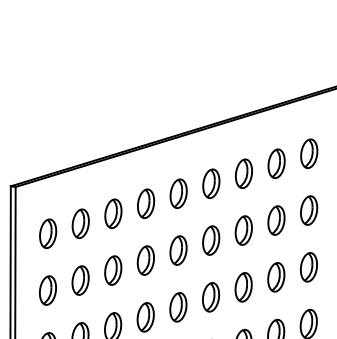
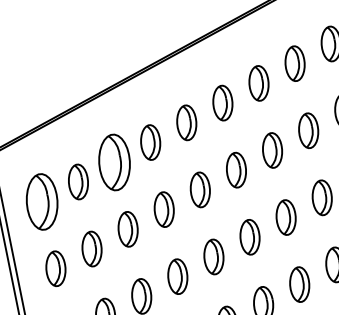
part: (113, 213) -> (114, 161), size x1.6
part: (48, 233) -> (42, 201), size x1.6

